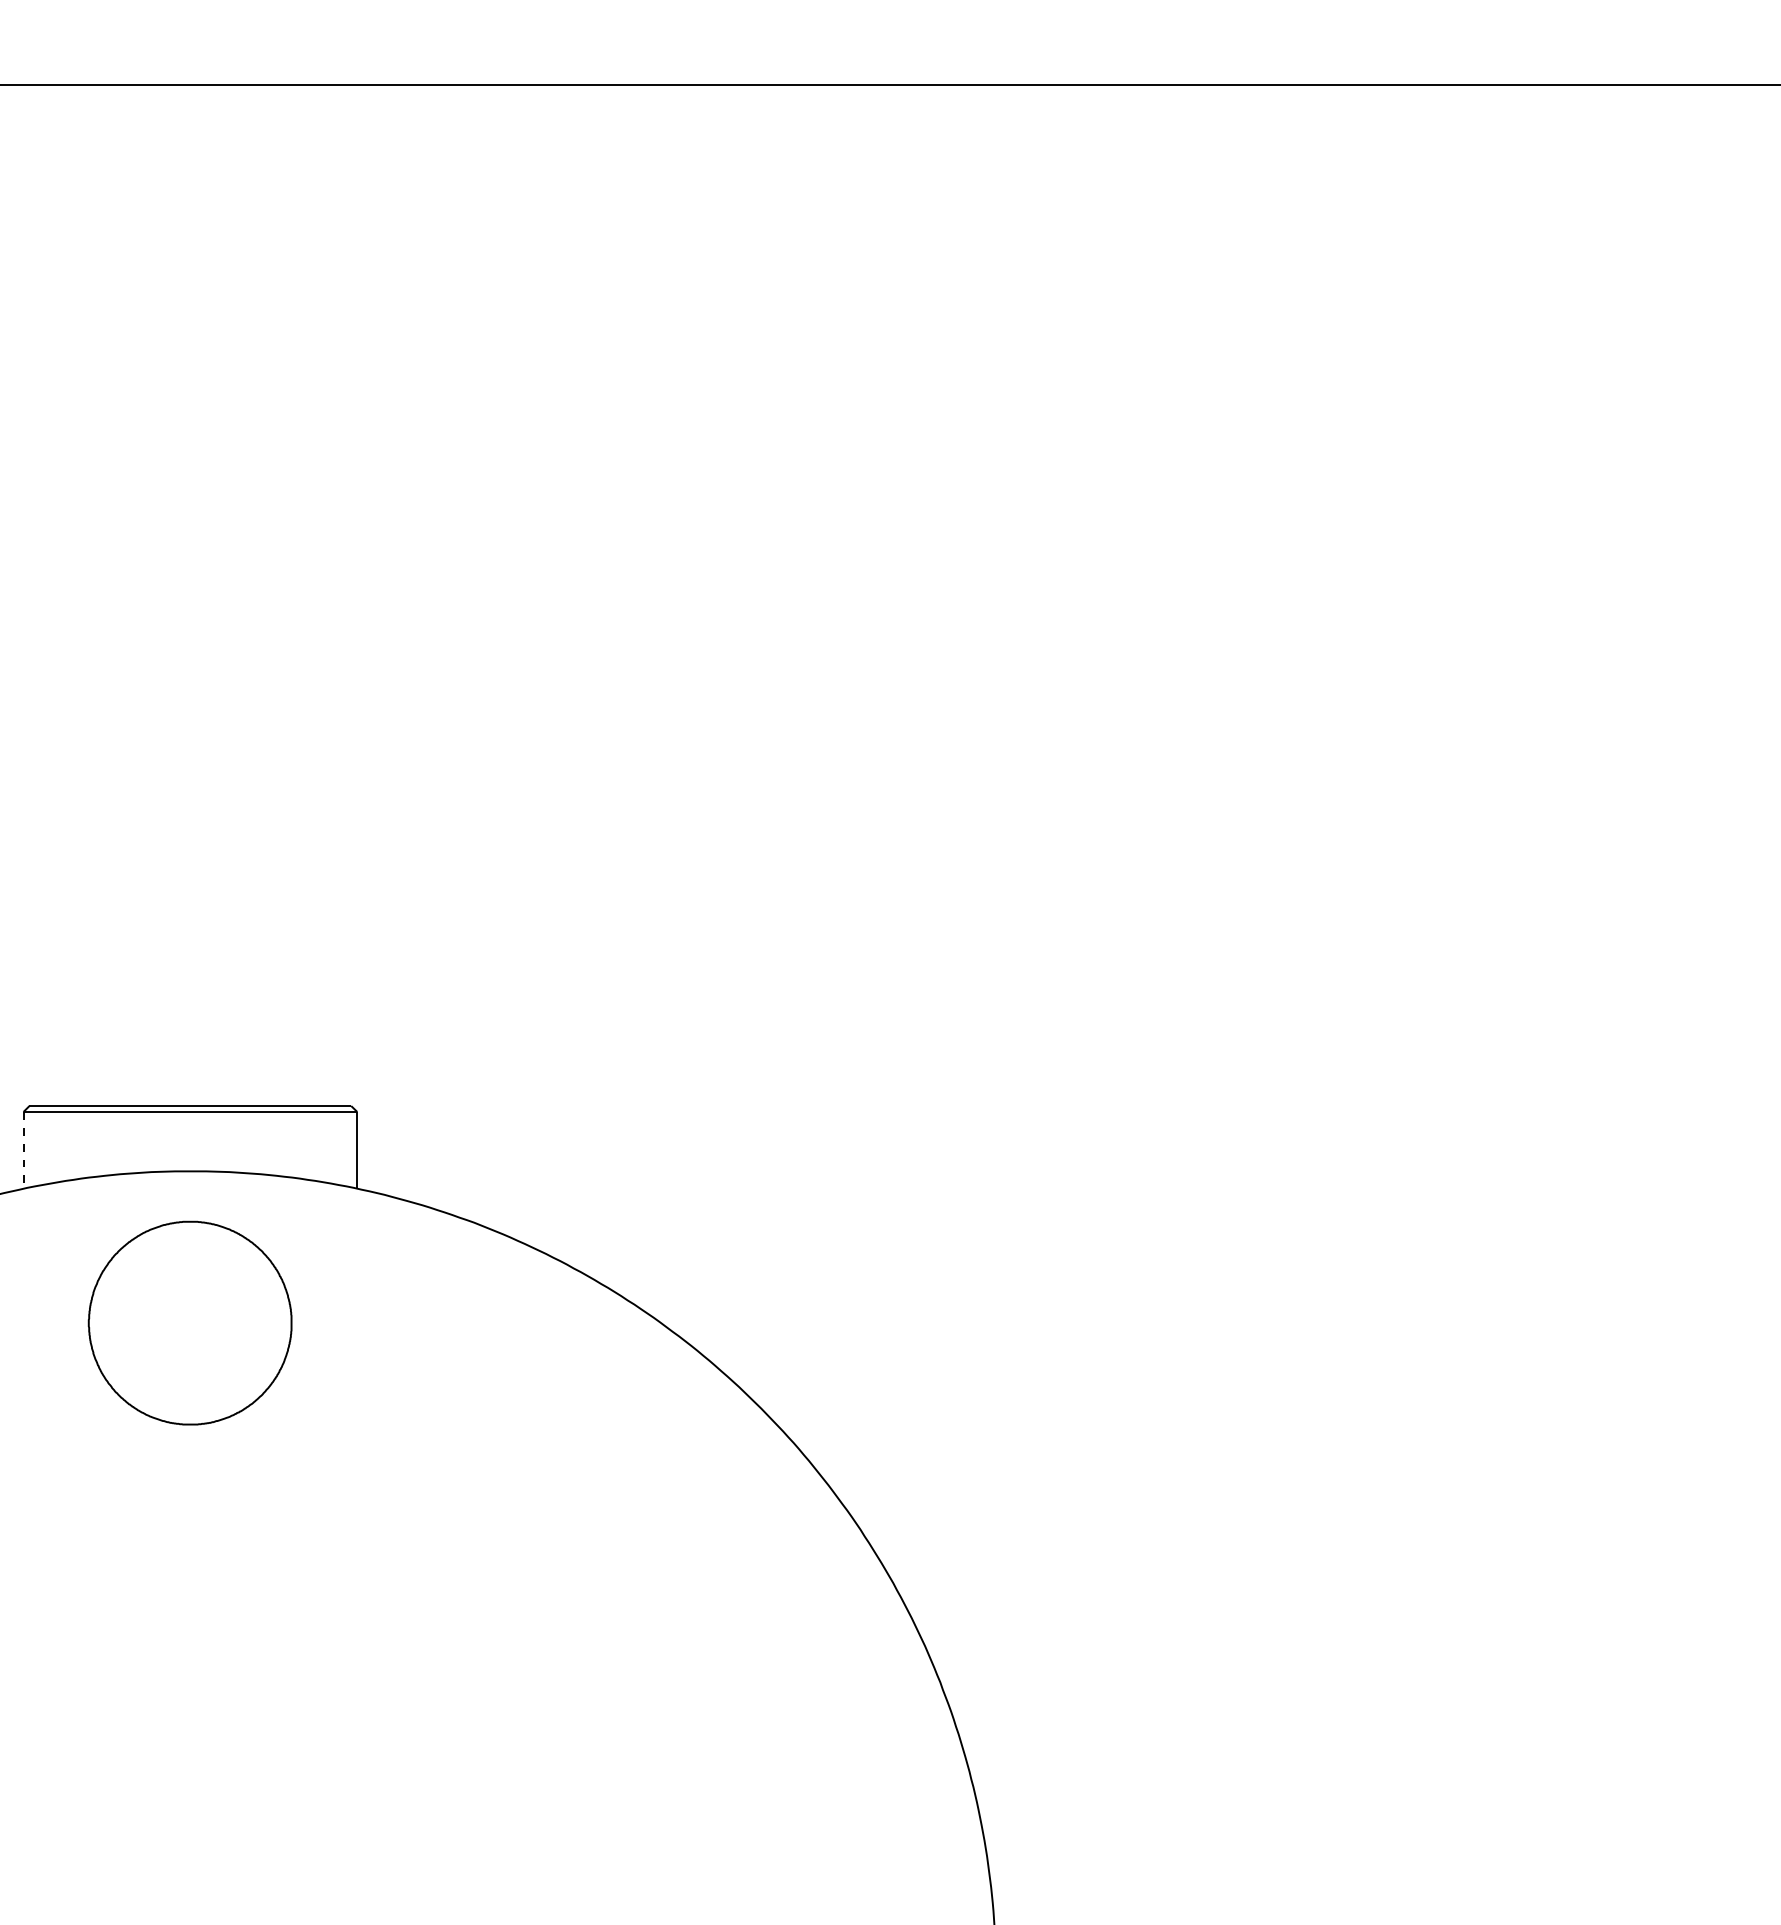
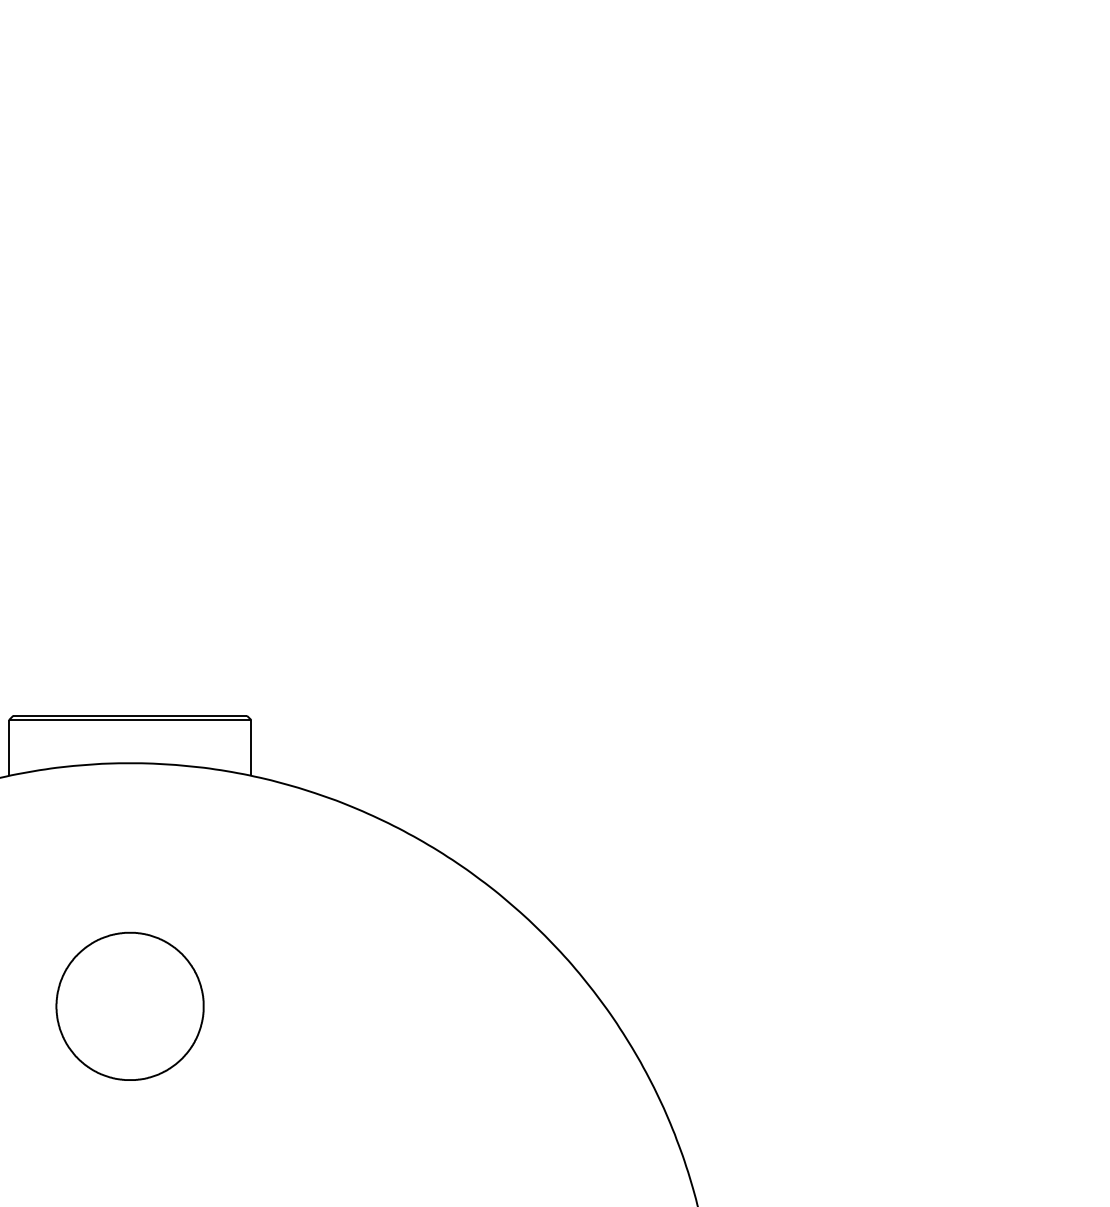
line: (23, 1150) -> (8, 748), dashed -> solid
part: (189, 1322) -> (129, 1005), moved

